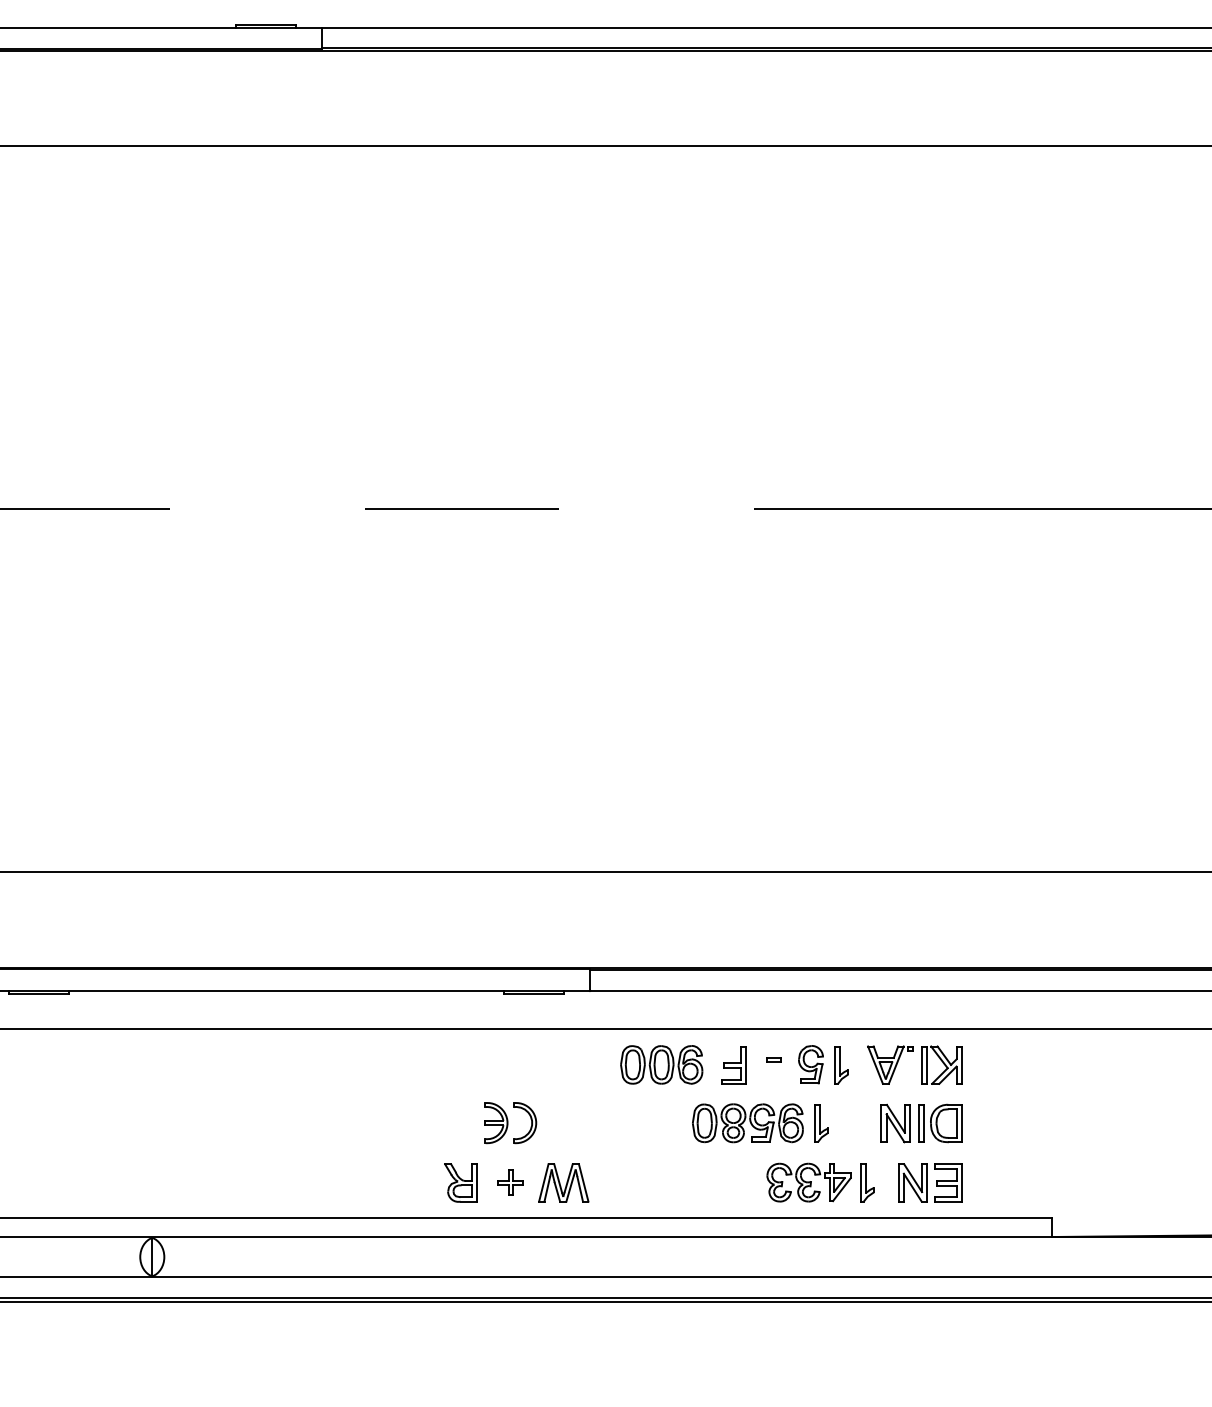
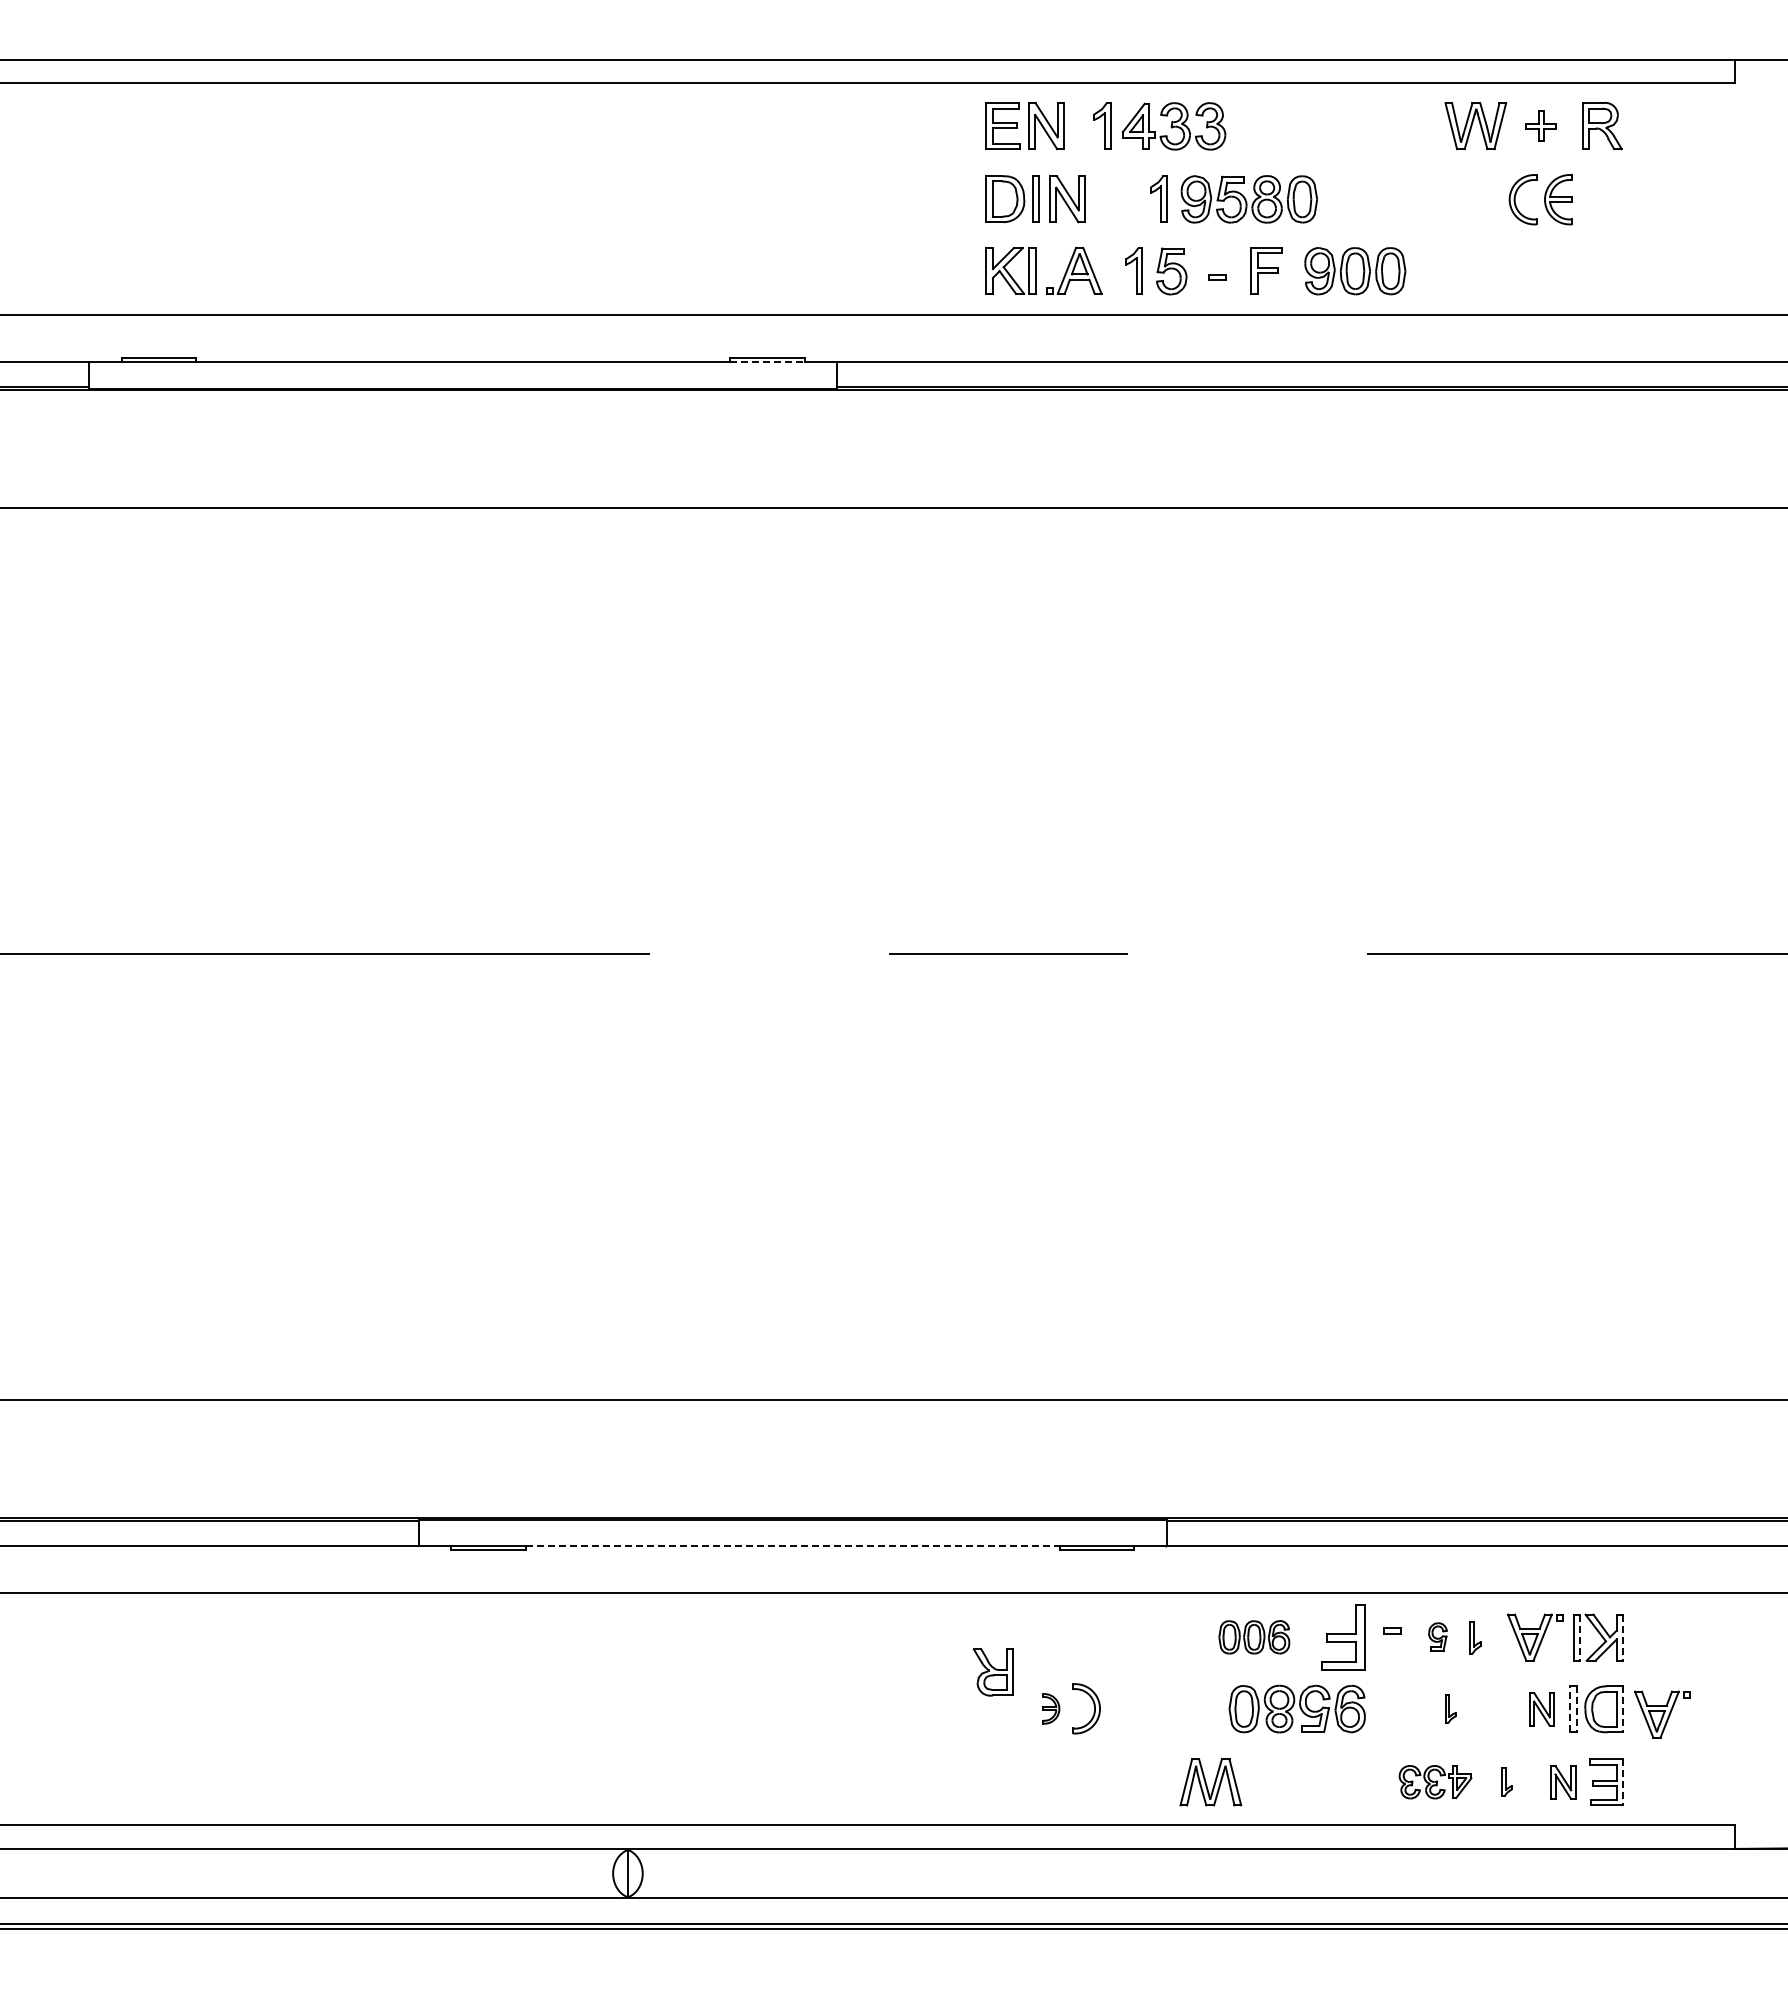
line: (265, 28) -> (767, 362), solid -> dashed
line: (286, 991) -> (793, 1546), solid -> dashed
part: (810, 1064) -> (1437, 1636), size x0.6
part: (661, 1065) -> (1254, 1637), size x0.7
part: (733, 1065) -> (1342, 1637), size x1.4
part: (841, 1065) -> (1475, 1637), size x0.7
line: (927, 1065) -> (1580, 1637), solid -> dashed
line: (961, 1065) -> (1623, 1637), solid -> dashed
part: (496, 1122) -> (1051, 1708), size x0.6
part: (747, 1122) -> (1296, 1708), moved
part: (821, 1122) -> (1450, 1708), size x0.6
part: (895, 1123) -> (1541, 1709), size x0.7
line: (918, 1123) -> (1570, 1709), solid -> dashed
line: (923, 1123) -> (1576, 1709), solid -> dashed
line: (961, 1123) -> (1623, 1709), solid -> dashed
part: (993, 1127) -> (1662, 1714), added
part: (460, 1182) -> (992, 1672), moved
part: (510, 1182) -> (1068, 1781), removed
part: (563, 1182) -> (1210, 1782), moved
part: (809, 1182) -> (1435, 1782), size x0.7
part: (867, 1182) -> (1507, 1781), size x0.6
part: (913, 1182) -> (1563, 1782), size x0.7
line: (961, 1182) -> (1623, 1782), solid -> dashed

